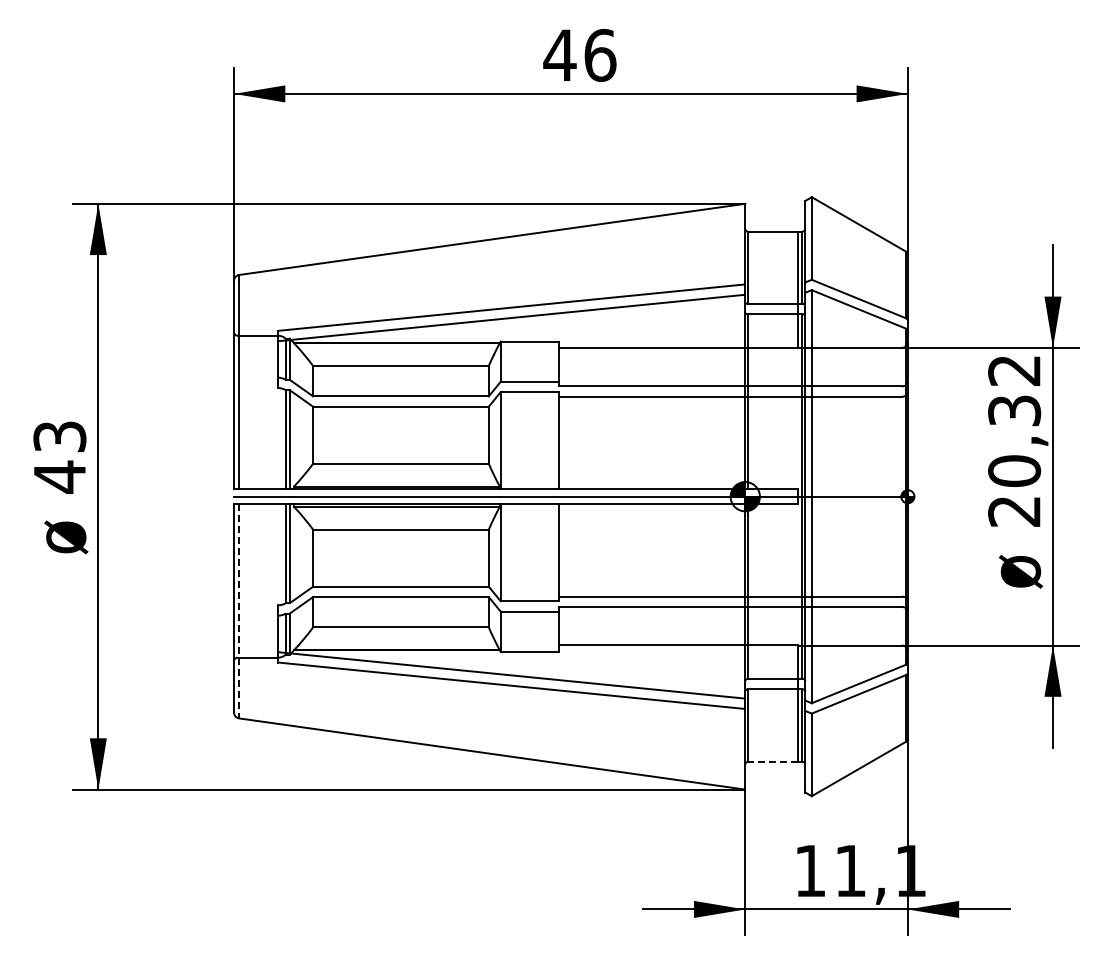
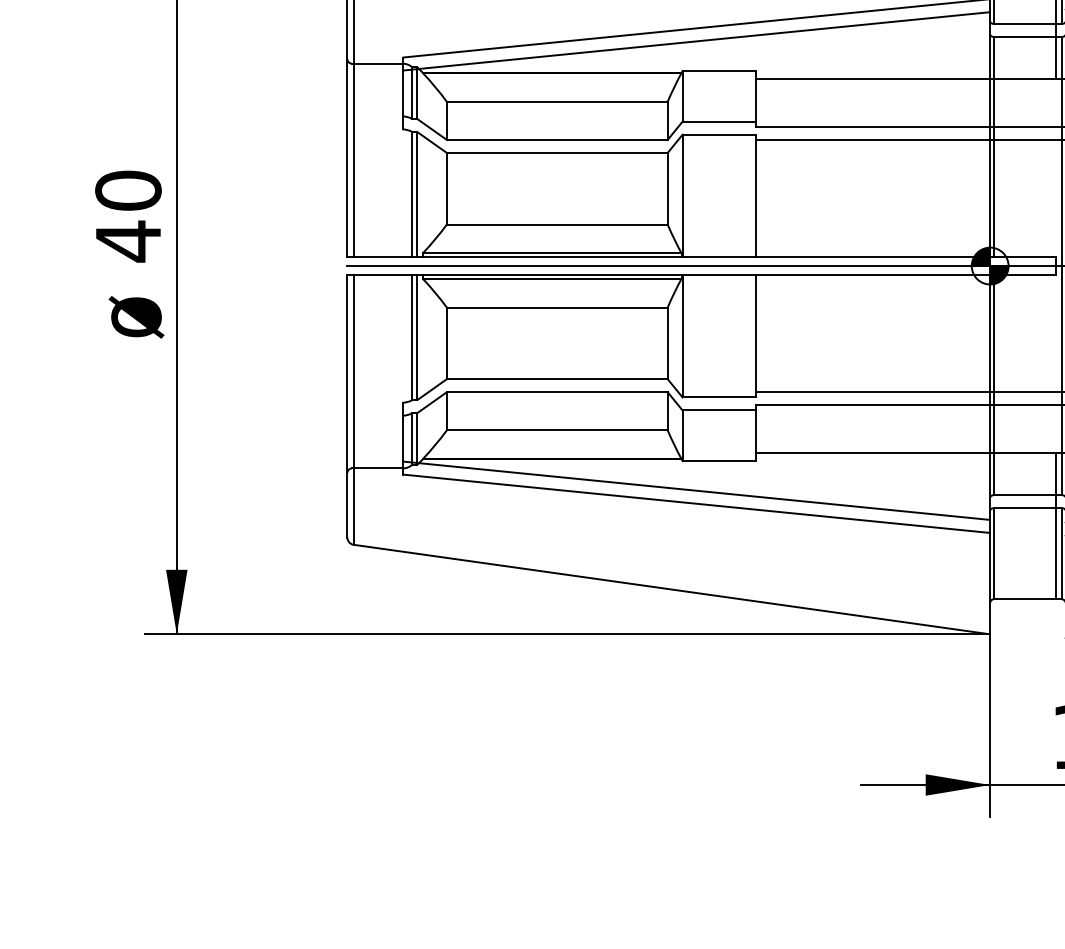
text: (59, 436) -> (127, 190), 43 -> 40
line: (239, 611) -> (354, 410), dashed -> solid
line: (773, 761) -> (1025, 598), dashed -> solid

